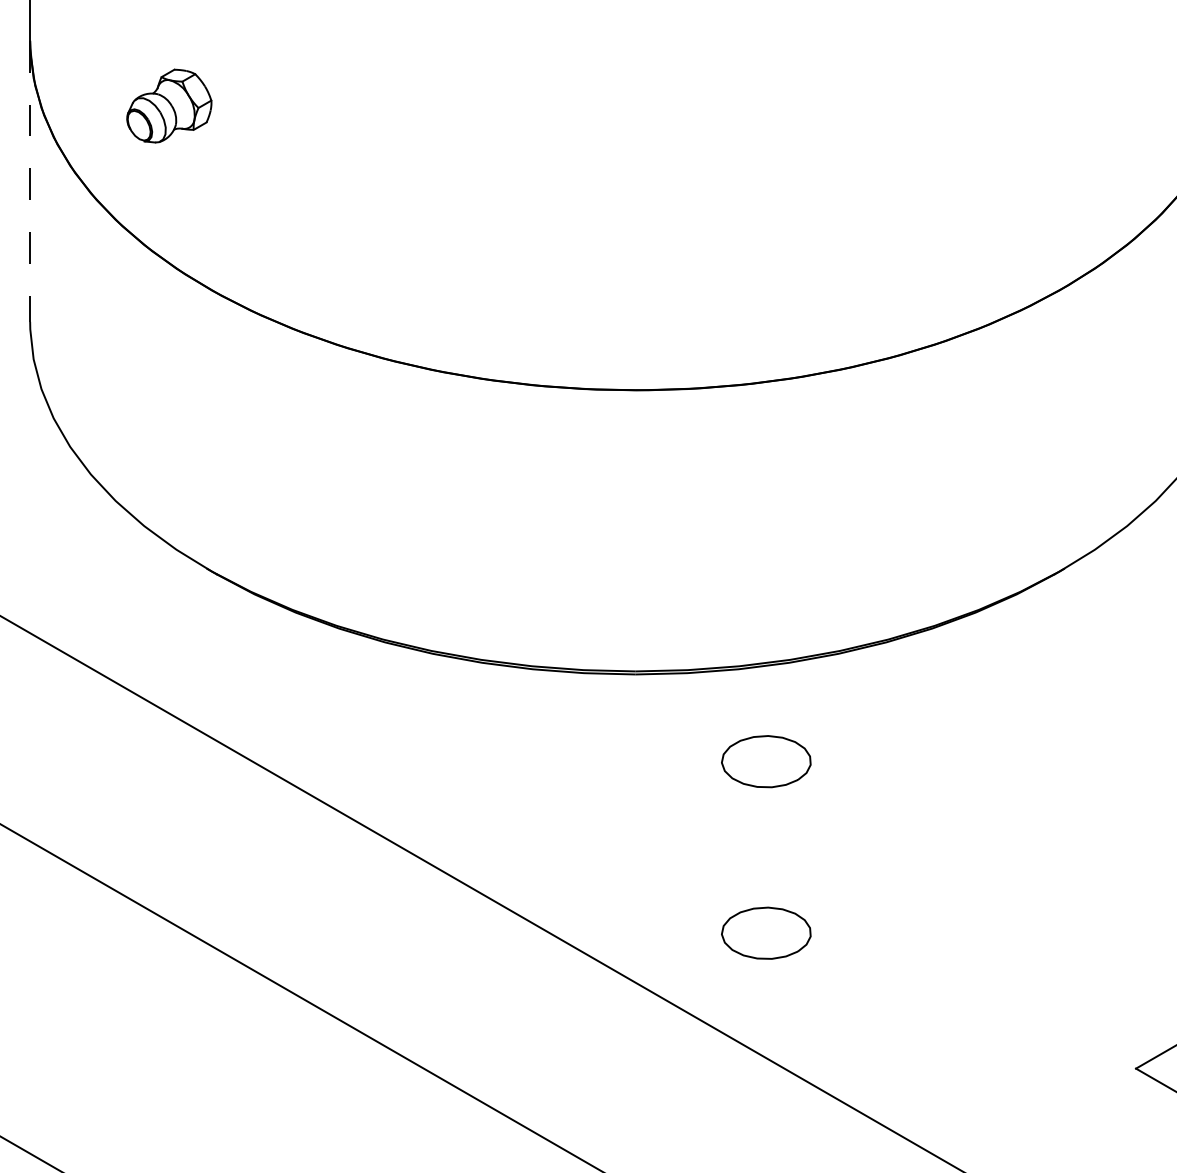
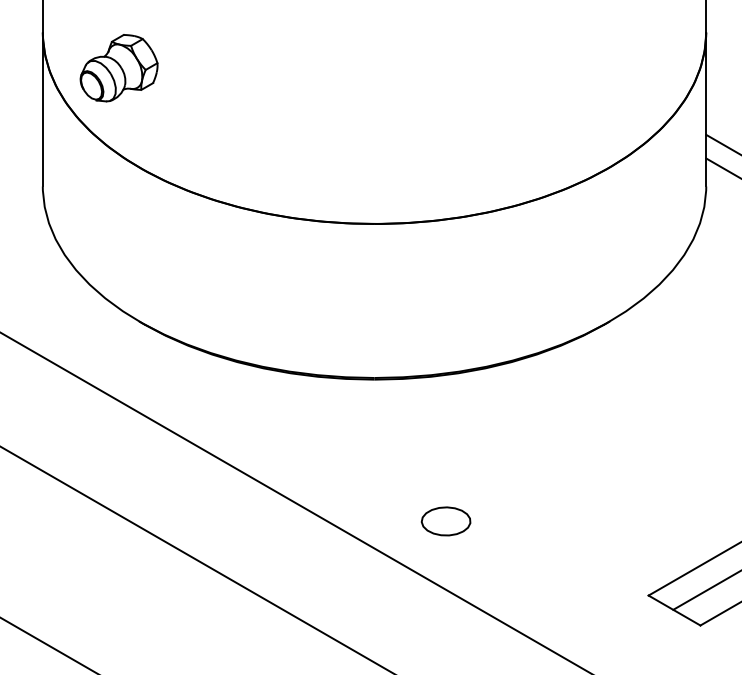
part: (168, 106) -> (118, 68), size x1.67
line: (29, 181) -> (42, 109), dashed -> solid
part: (765, 761) -> (445, 427), removed

